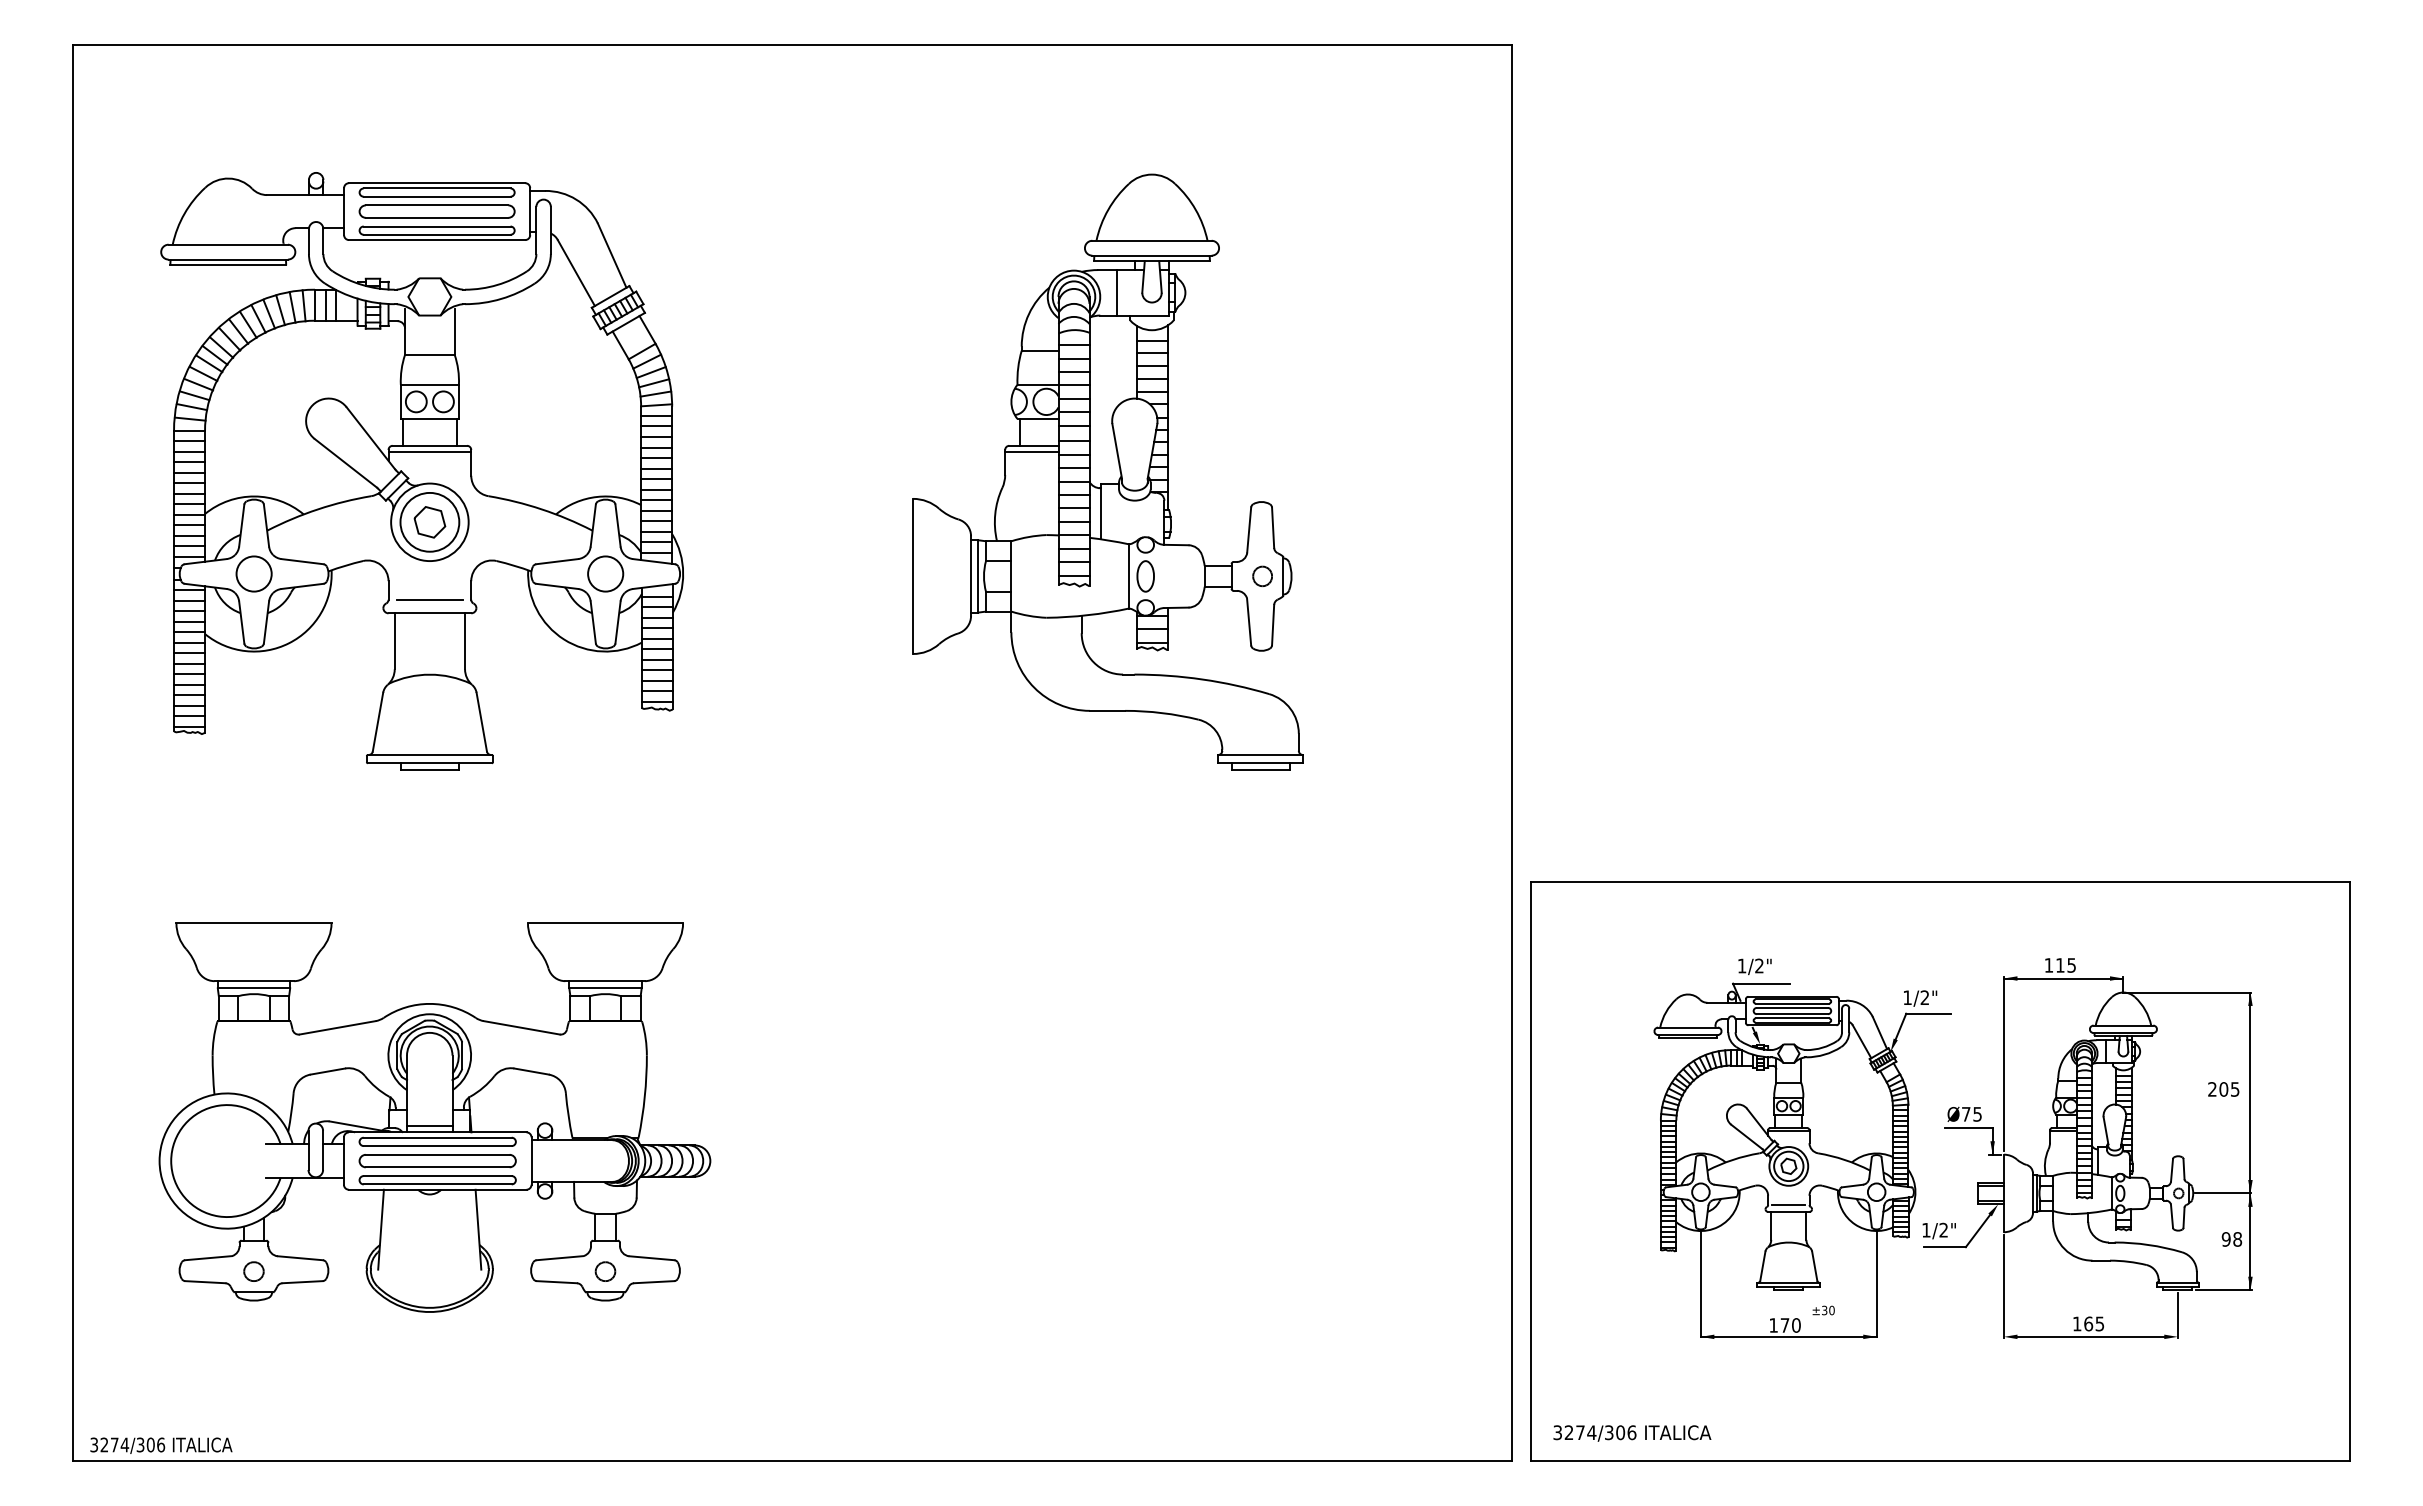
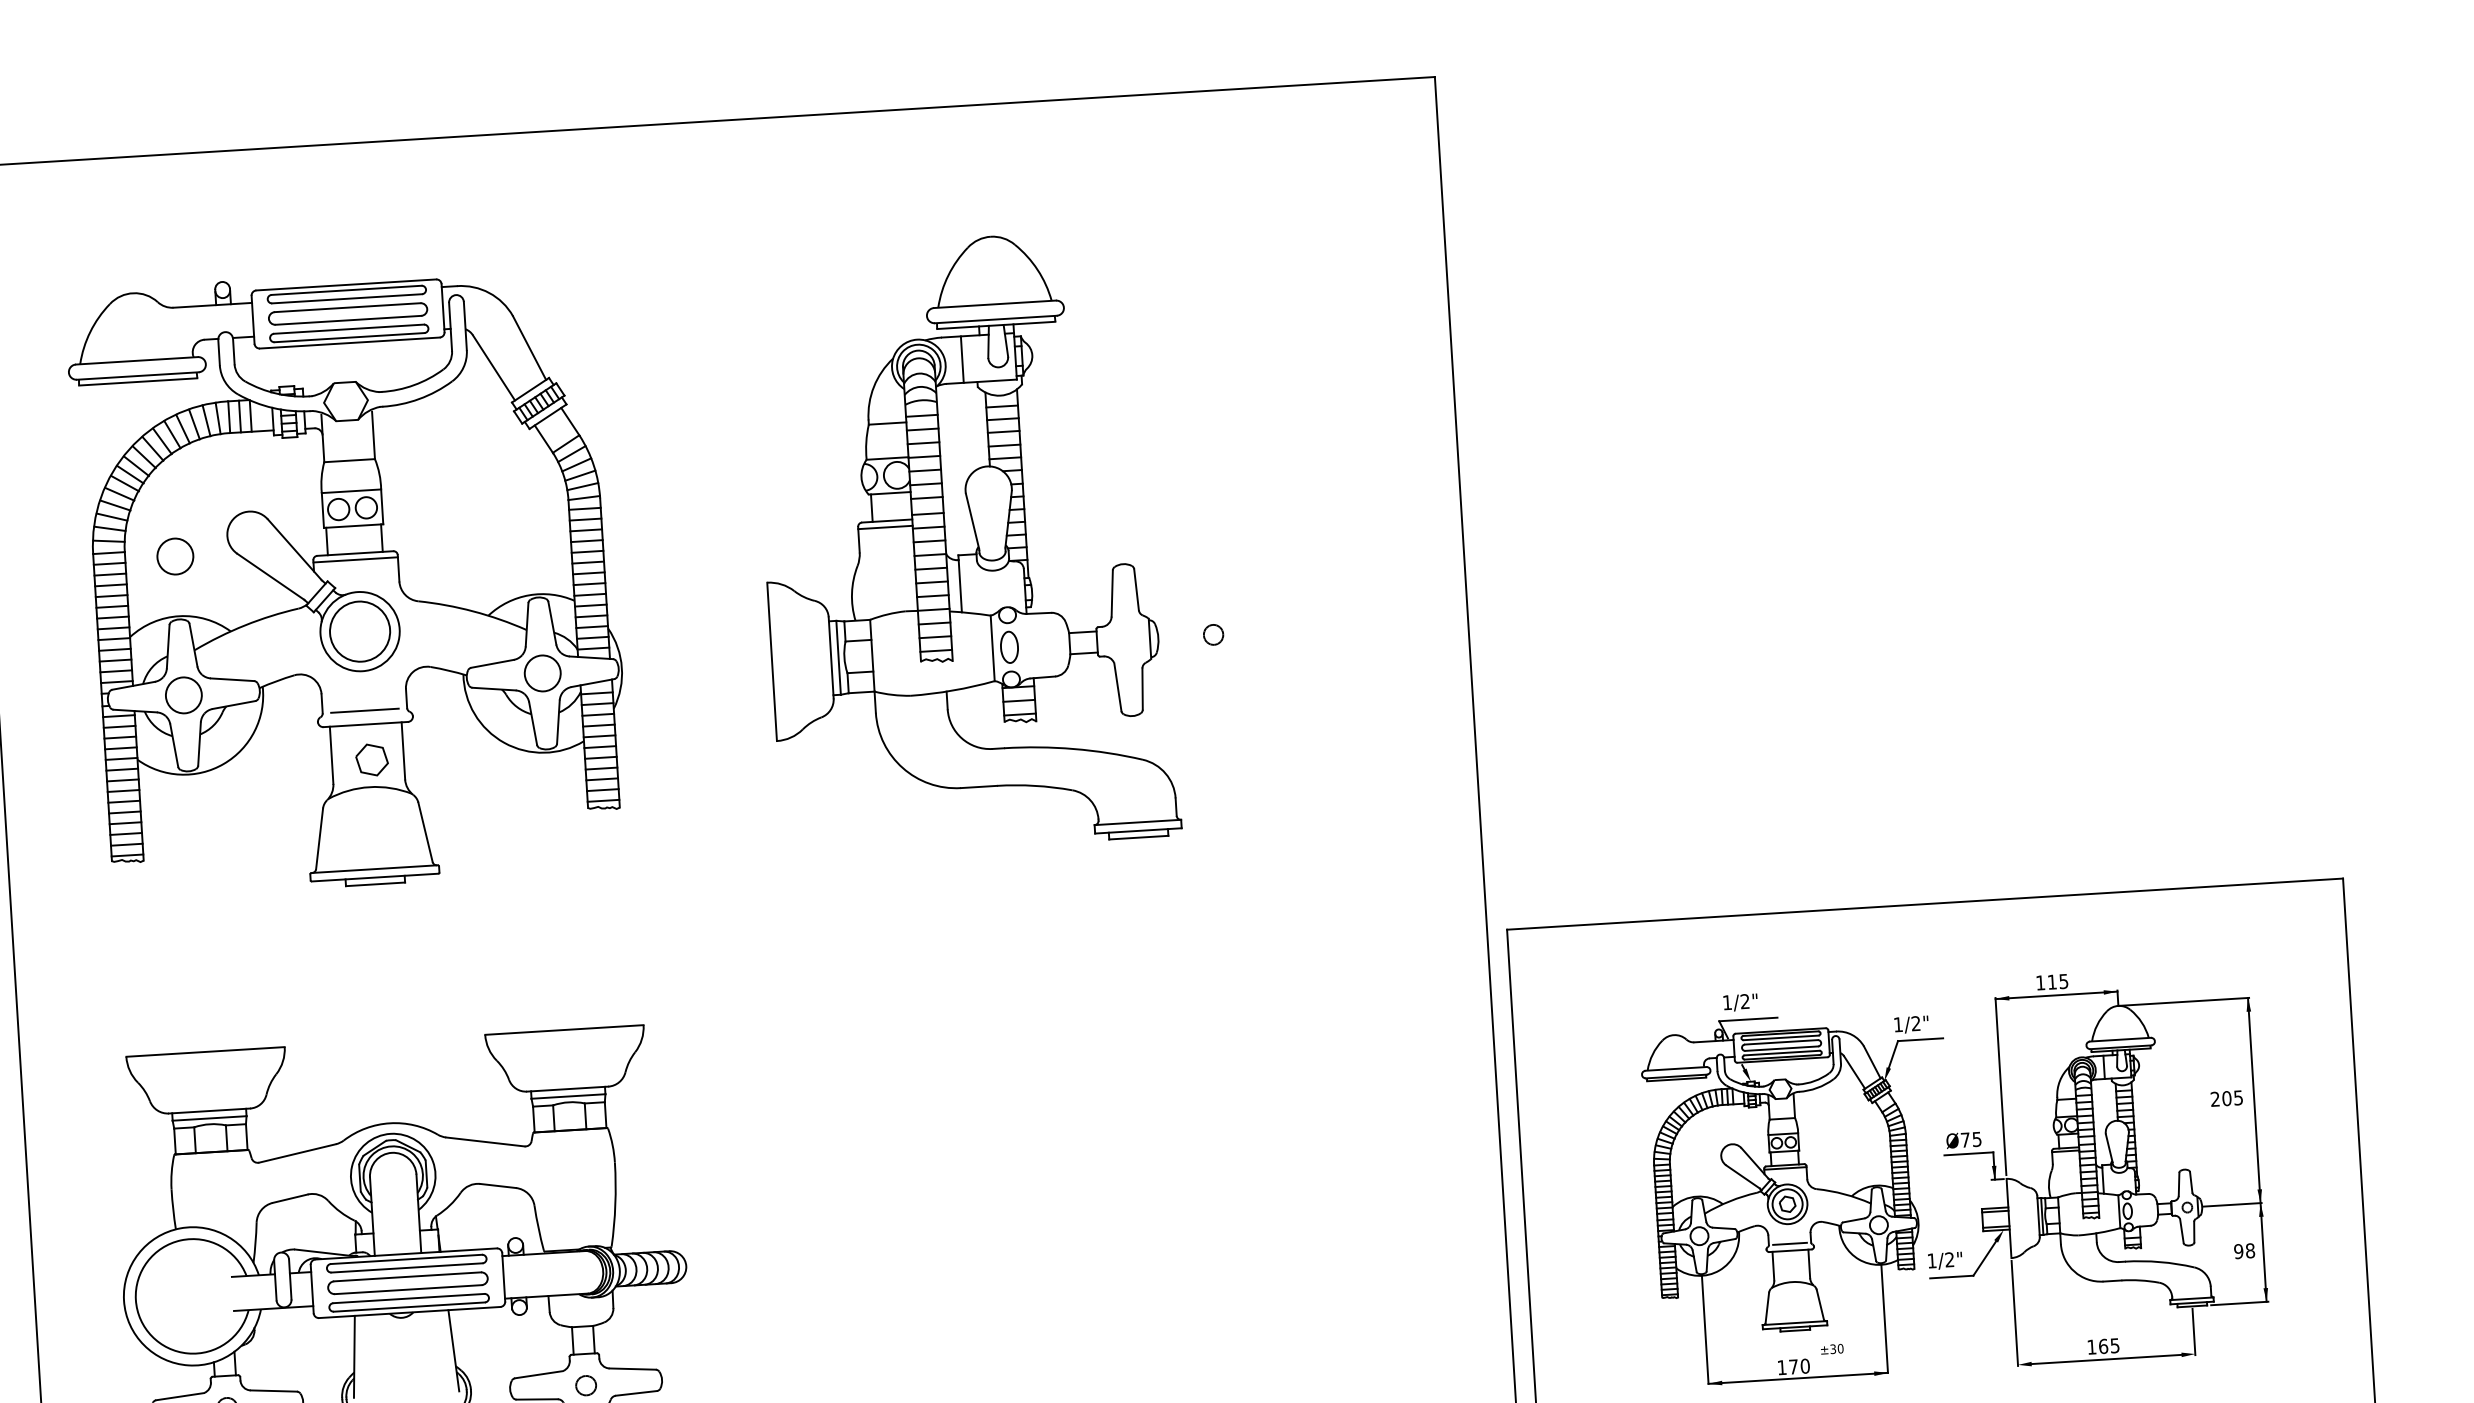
circle: (253, 437) -> (174, 556), added
part: (1107, 471) -> (963, 542), moved
part: (429, 522) -> (371, 760), moved
line: (429, 1125) -> (397, 1247), removed

